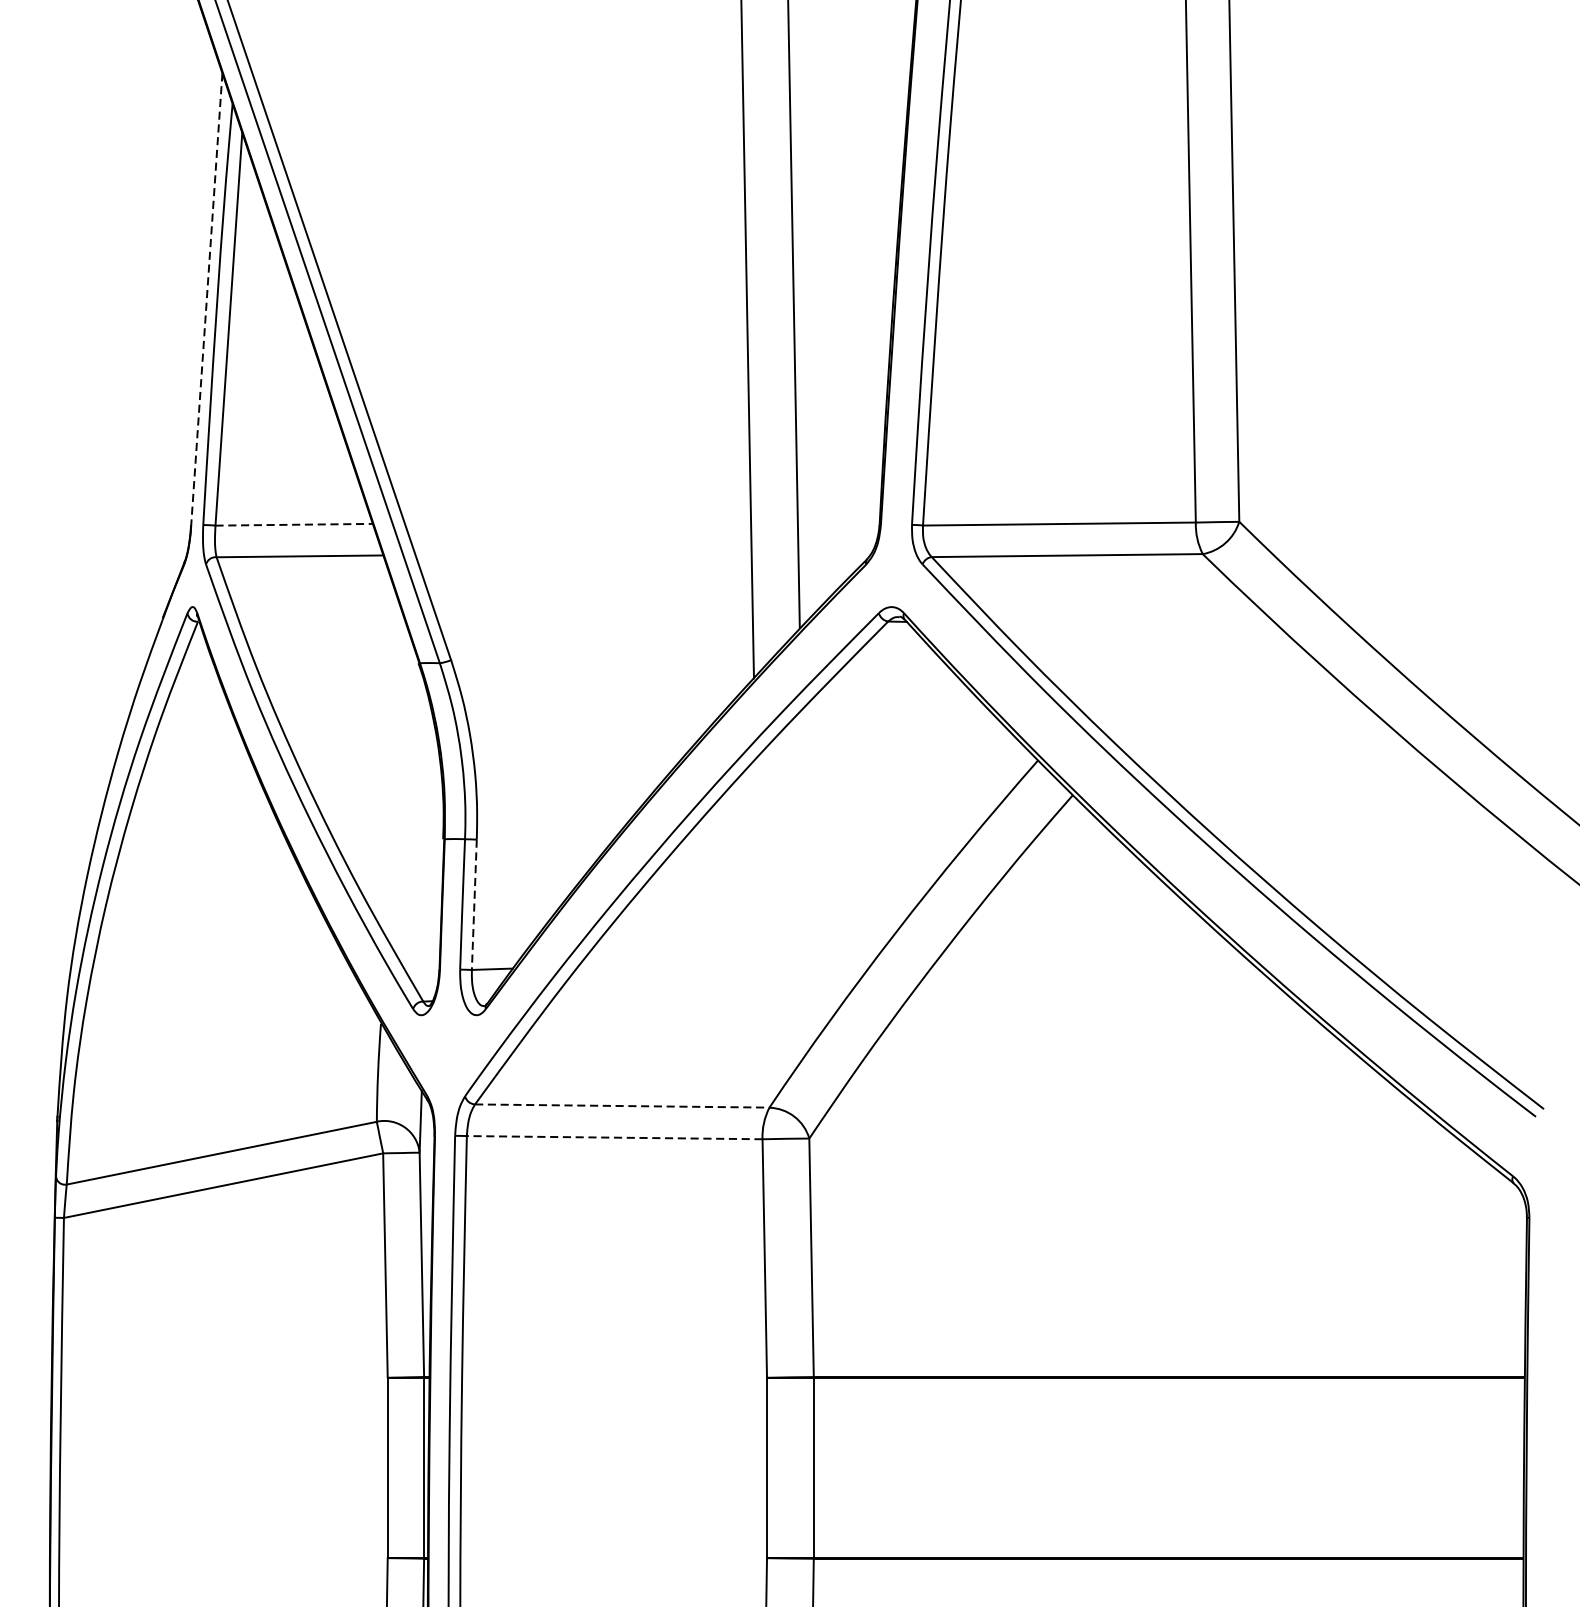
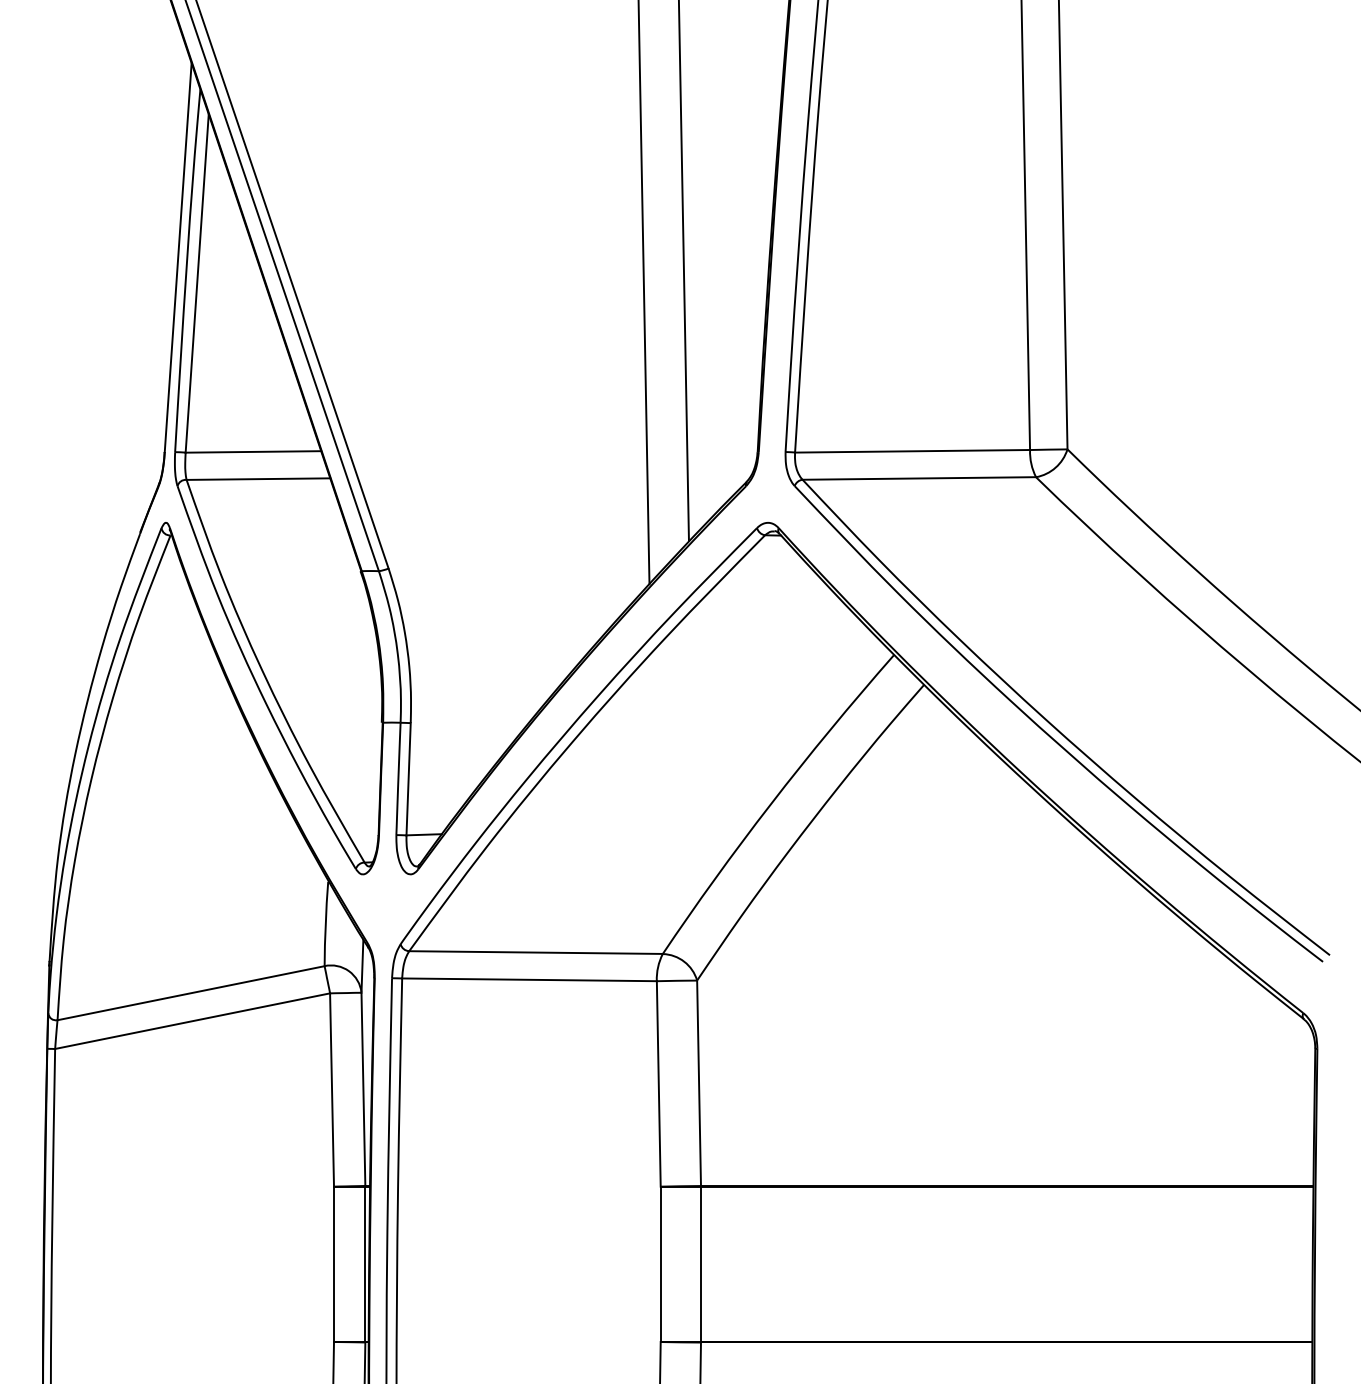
line: (207, 299) -> (178, 257), dashed -> solid
line: (294, 524) -> (253, 451), dashed -> solid
line: (474, 905) -> (408, 779), dashed -> solid
line: (622, 1105) -> (536, 952), dashed -> solid
line: (614, 1137) -> (529, 979), dashed -> solid

